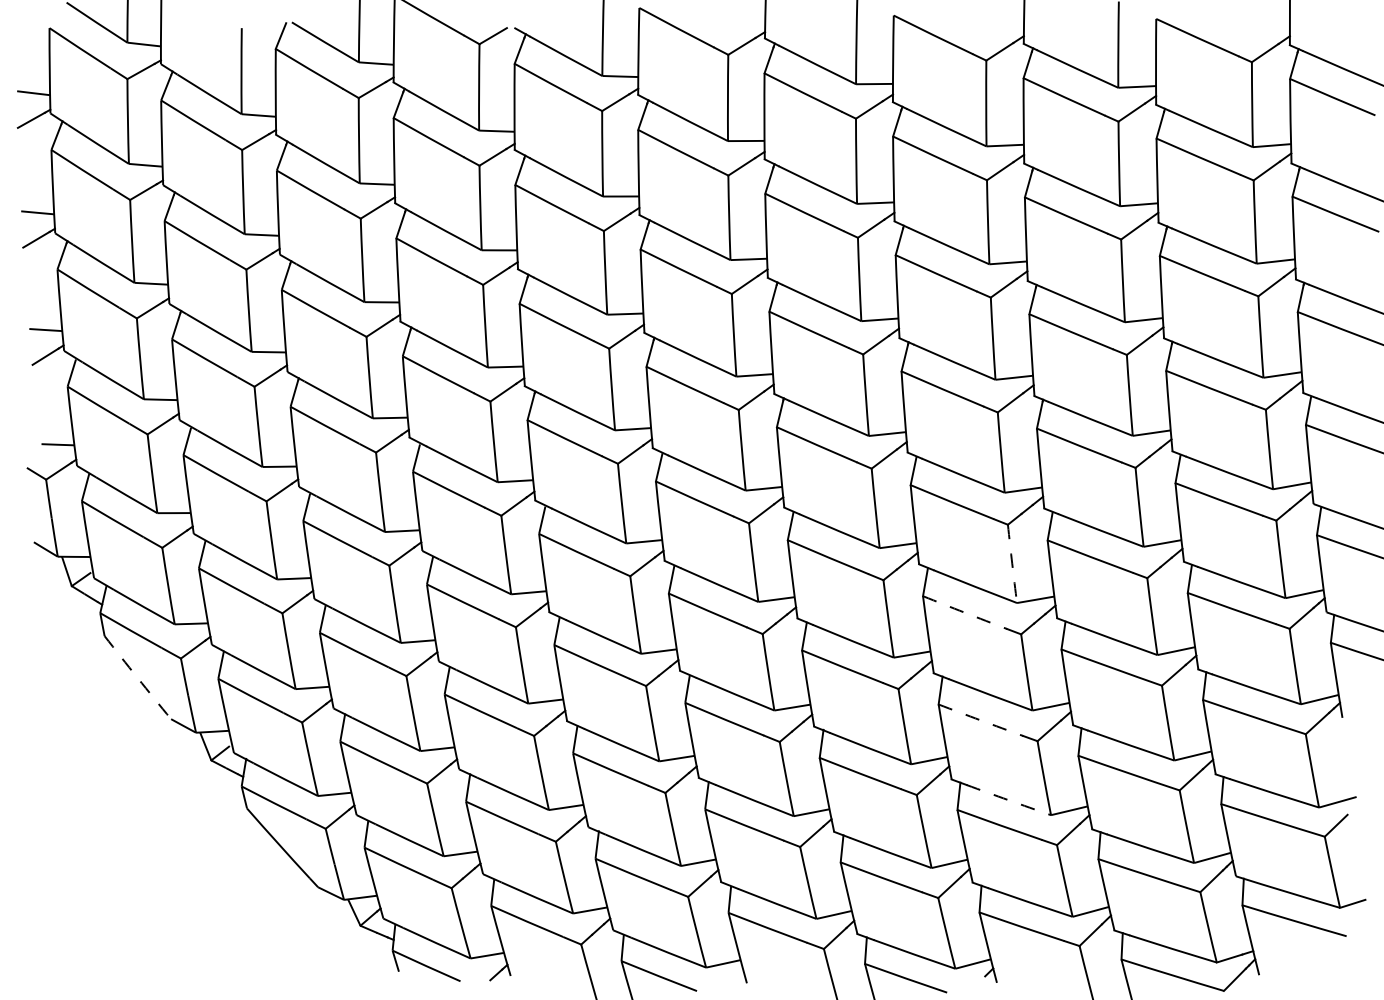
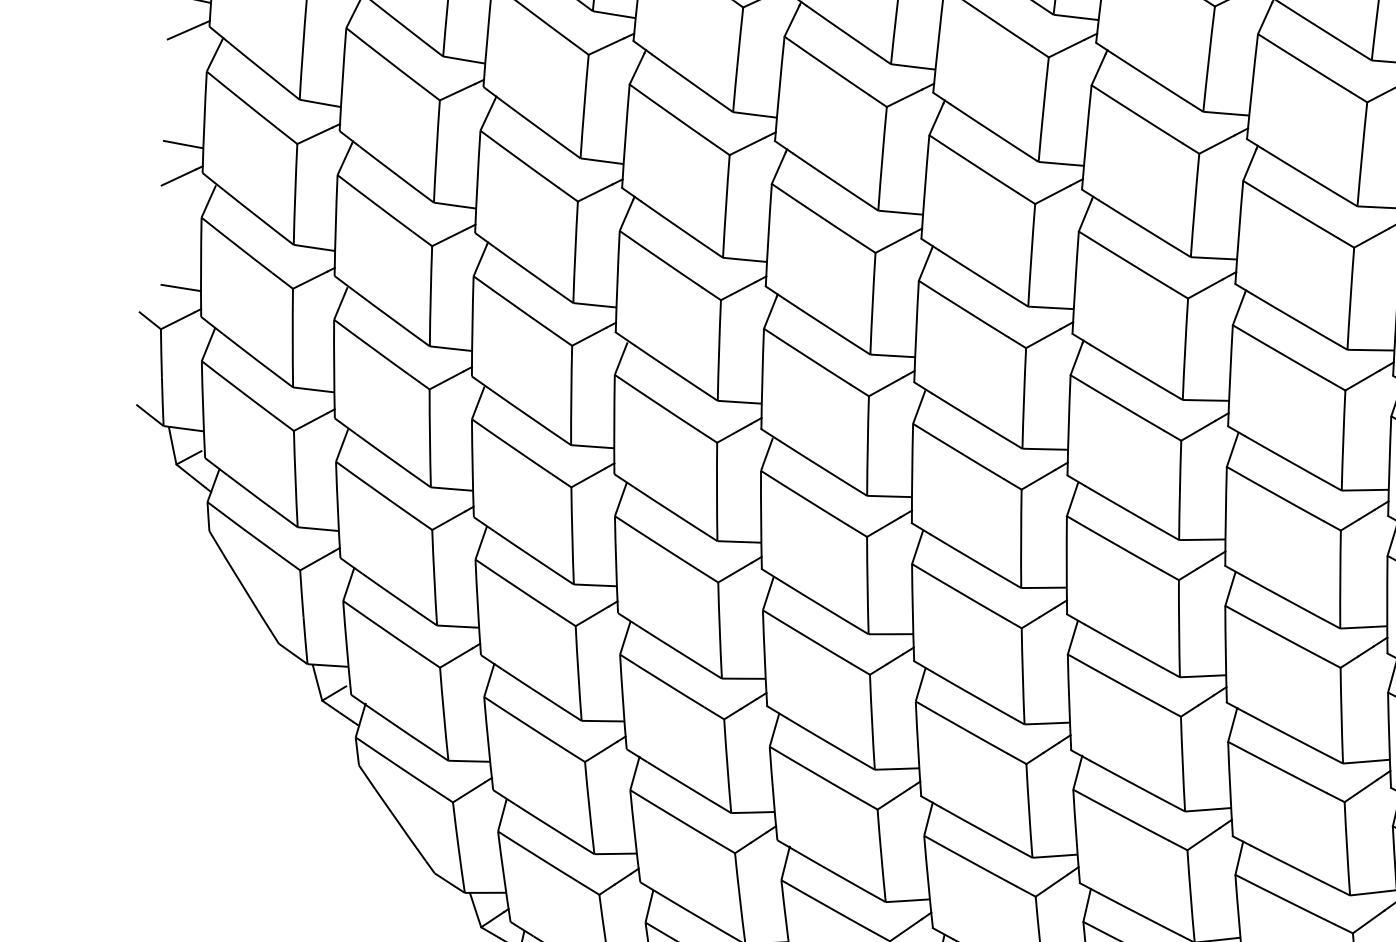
arc: (1012, 563) -> (1340, 579), dashed -> solid
arc: (964, 612) -> (1273, 632), dashed -> solid
arc: (137, 677) -> (243, 587), dashed -> solid
arc: (980, 720) -> (1277, 767), dashed -> solid
arc: (1008, 800) -> (1299, 870), dashed -> solid

